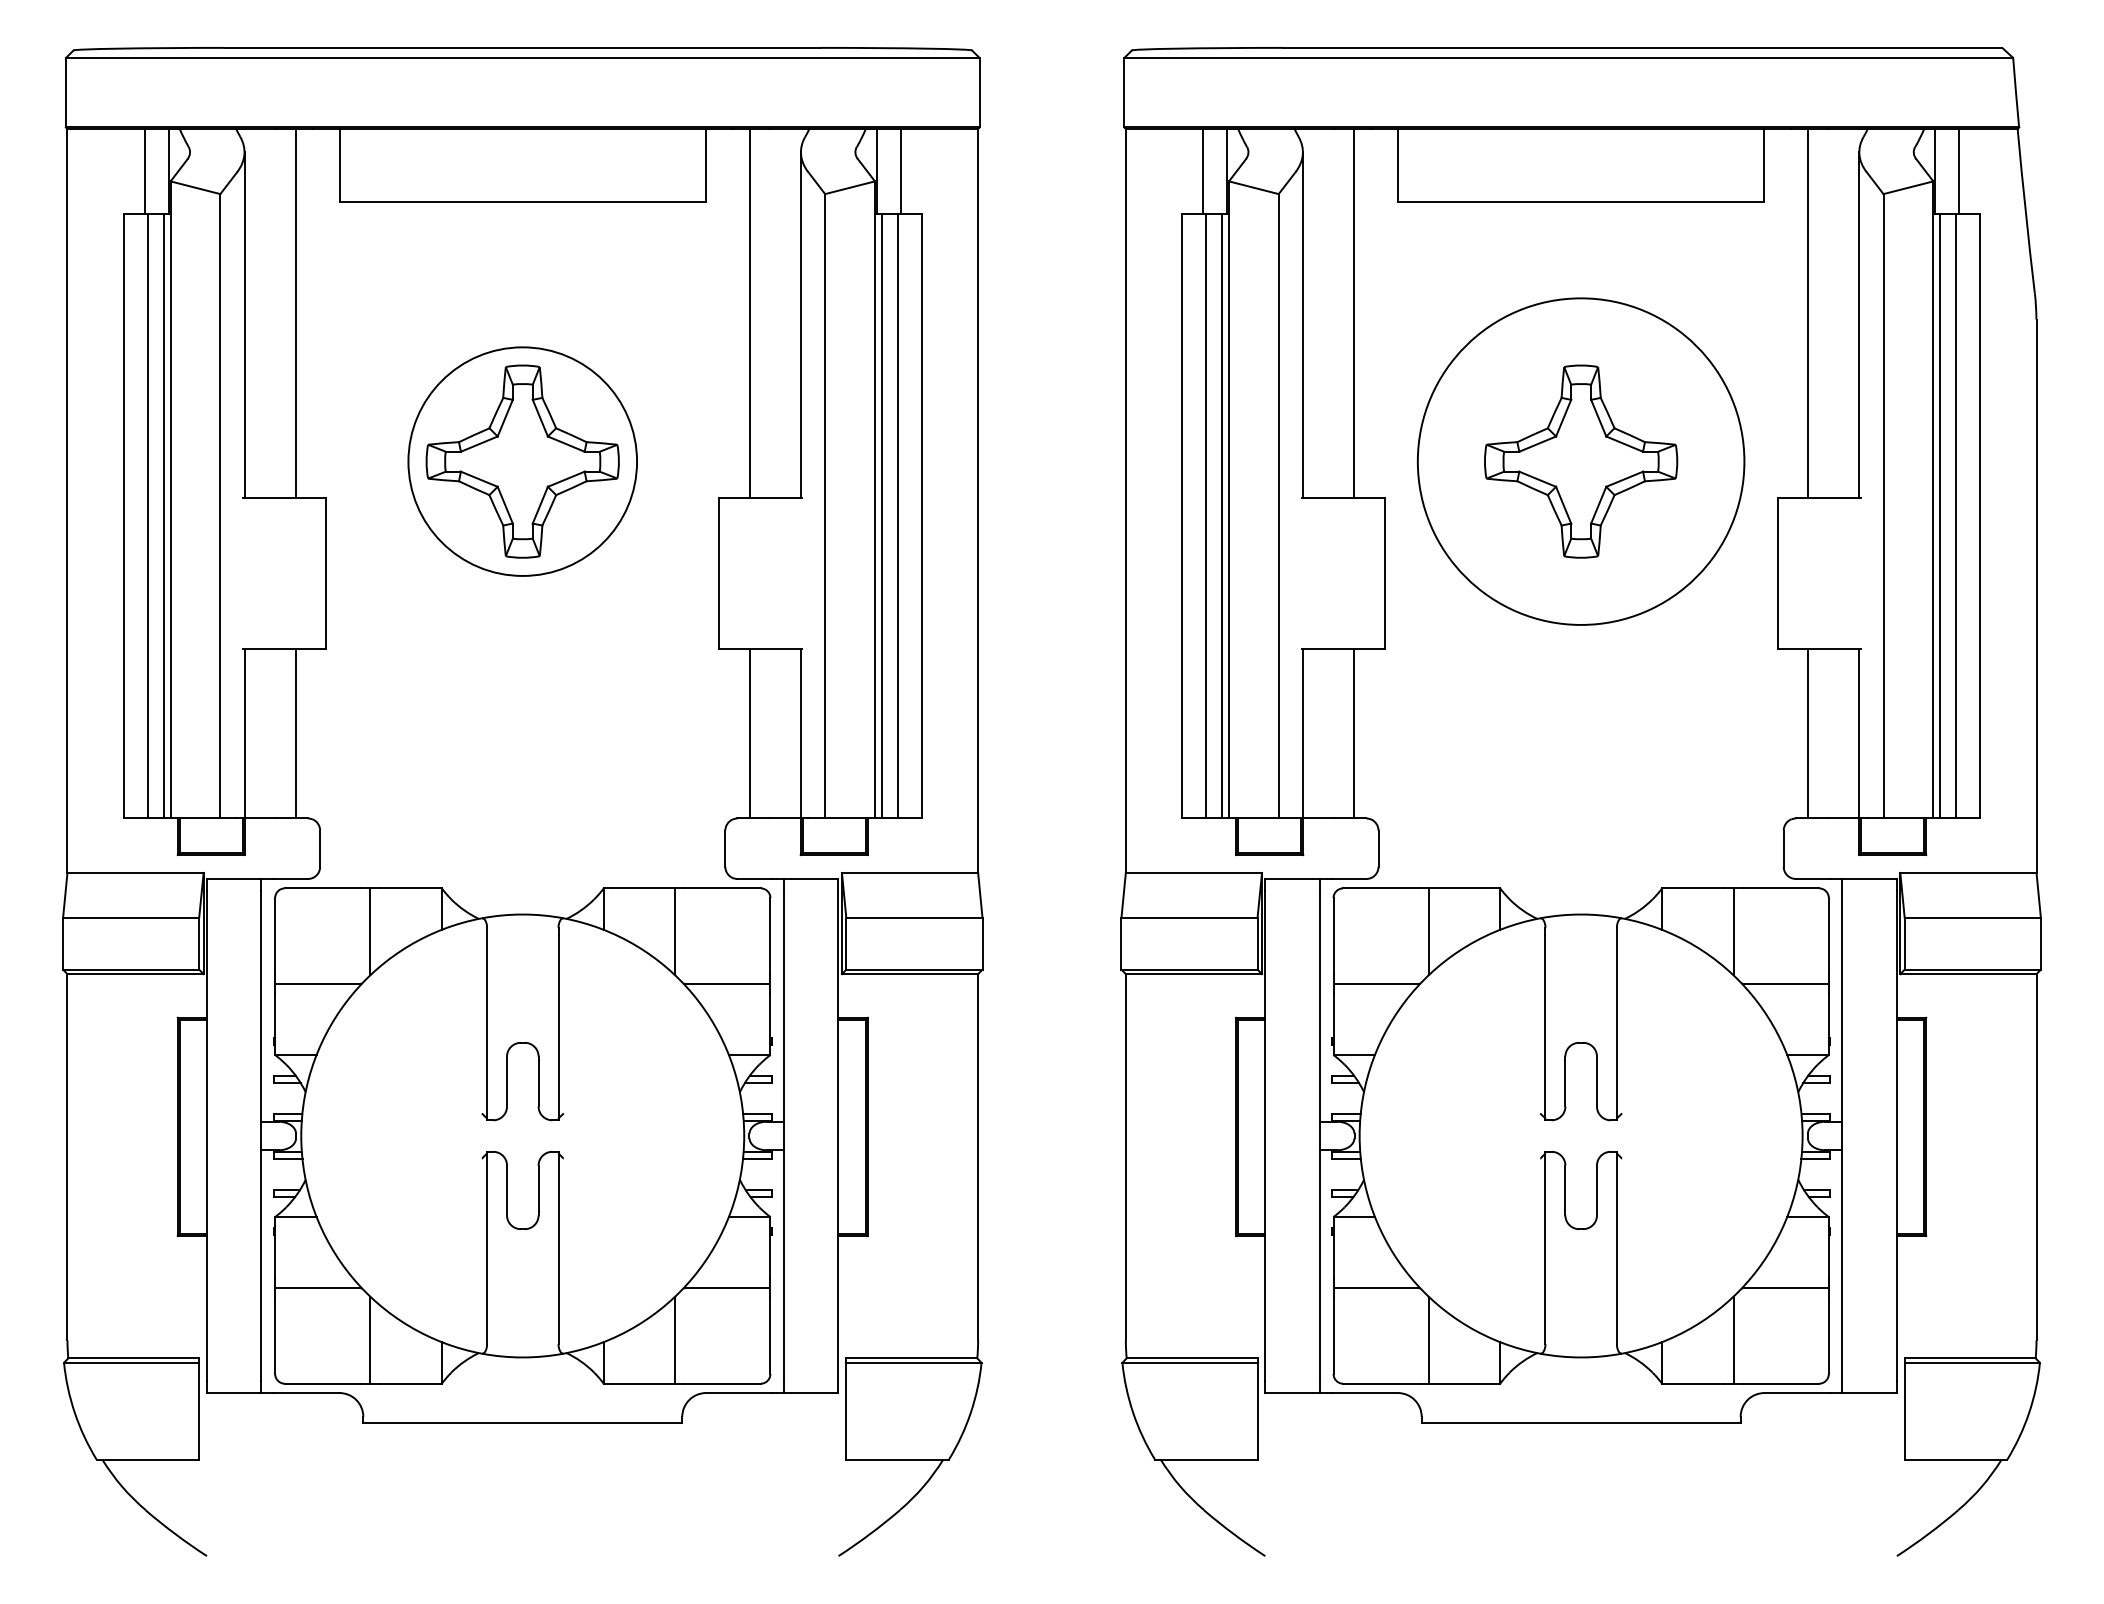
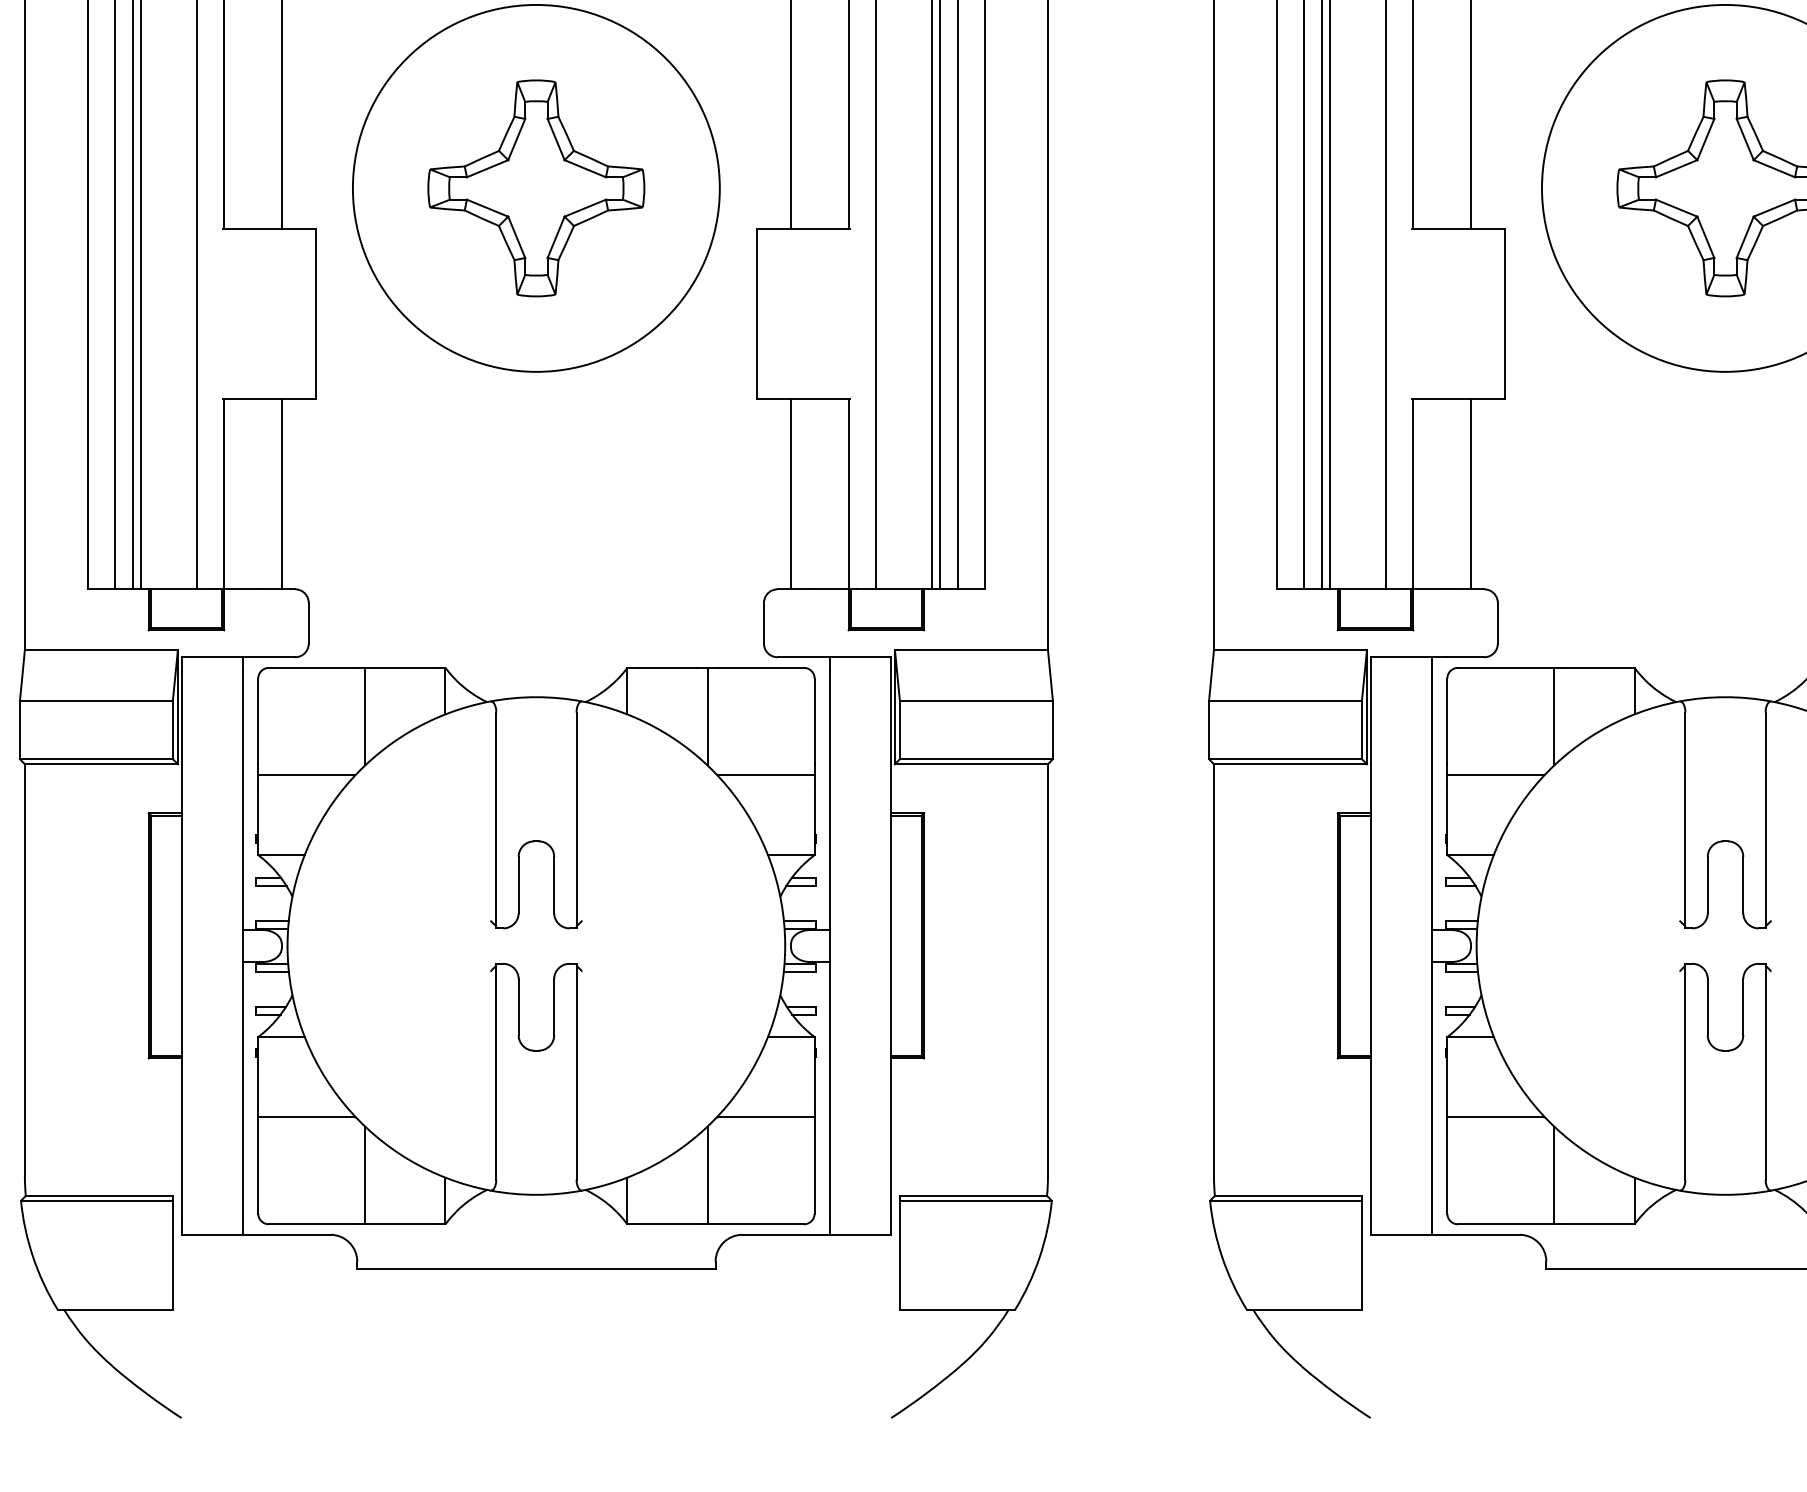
circle: (522, 461) -> (536, 188), size x1.43

